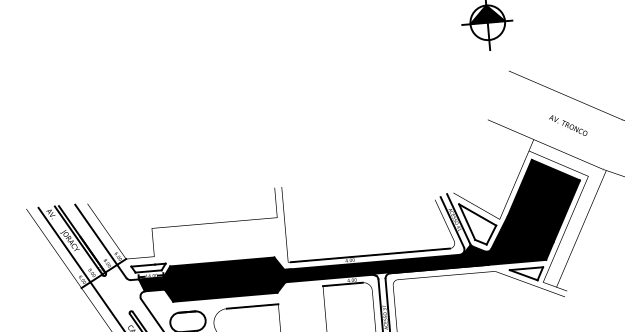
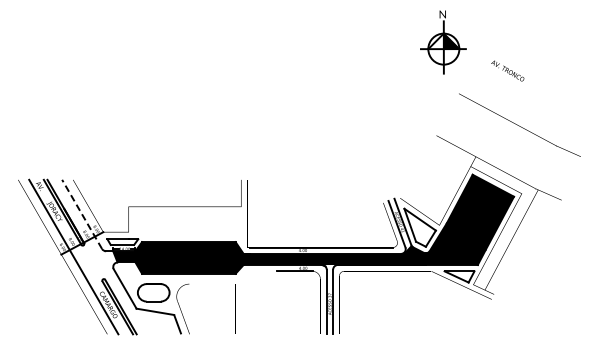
fill: (477, 15) -> (435, 41), removed
text: (567, 125) -> (507, 70), moved
line: (101, 241) -> (82, 214), solid -> dashed
line: (252, 306) -> (212, 284), removed

